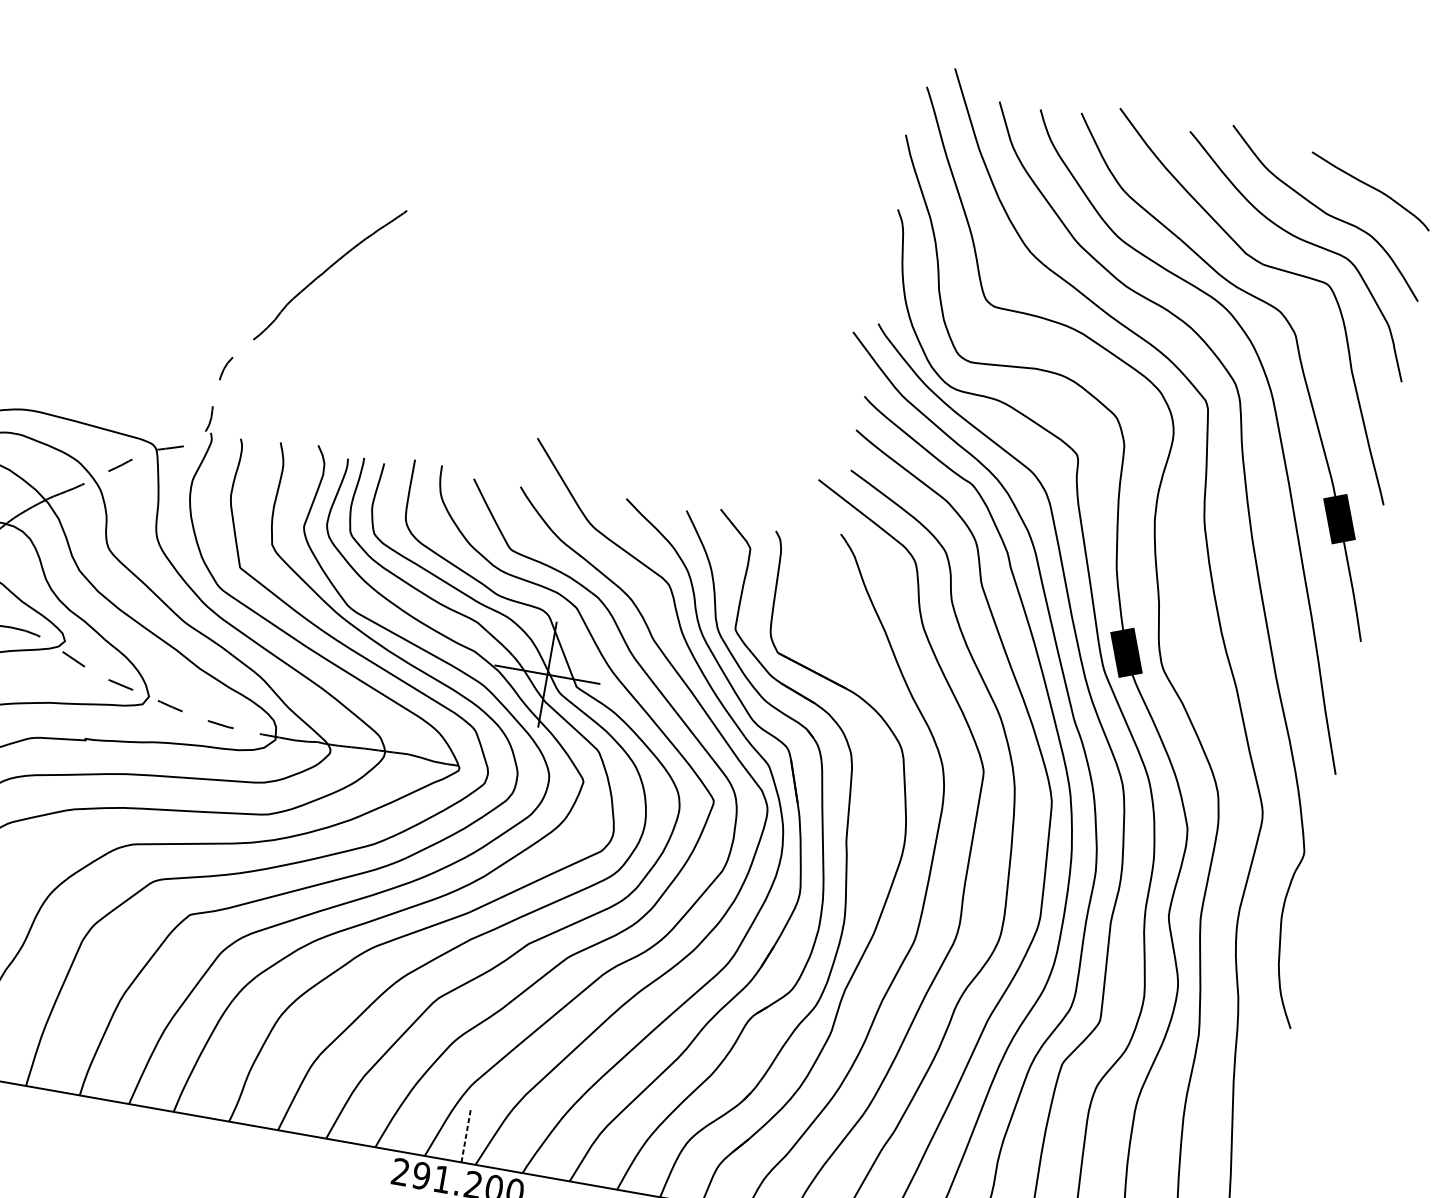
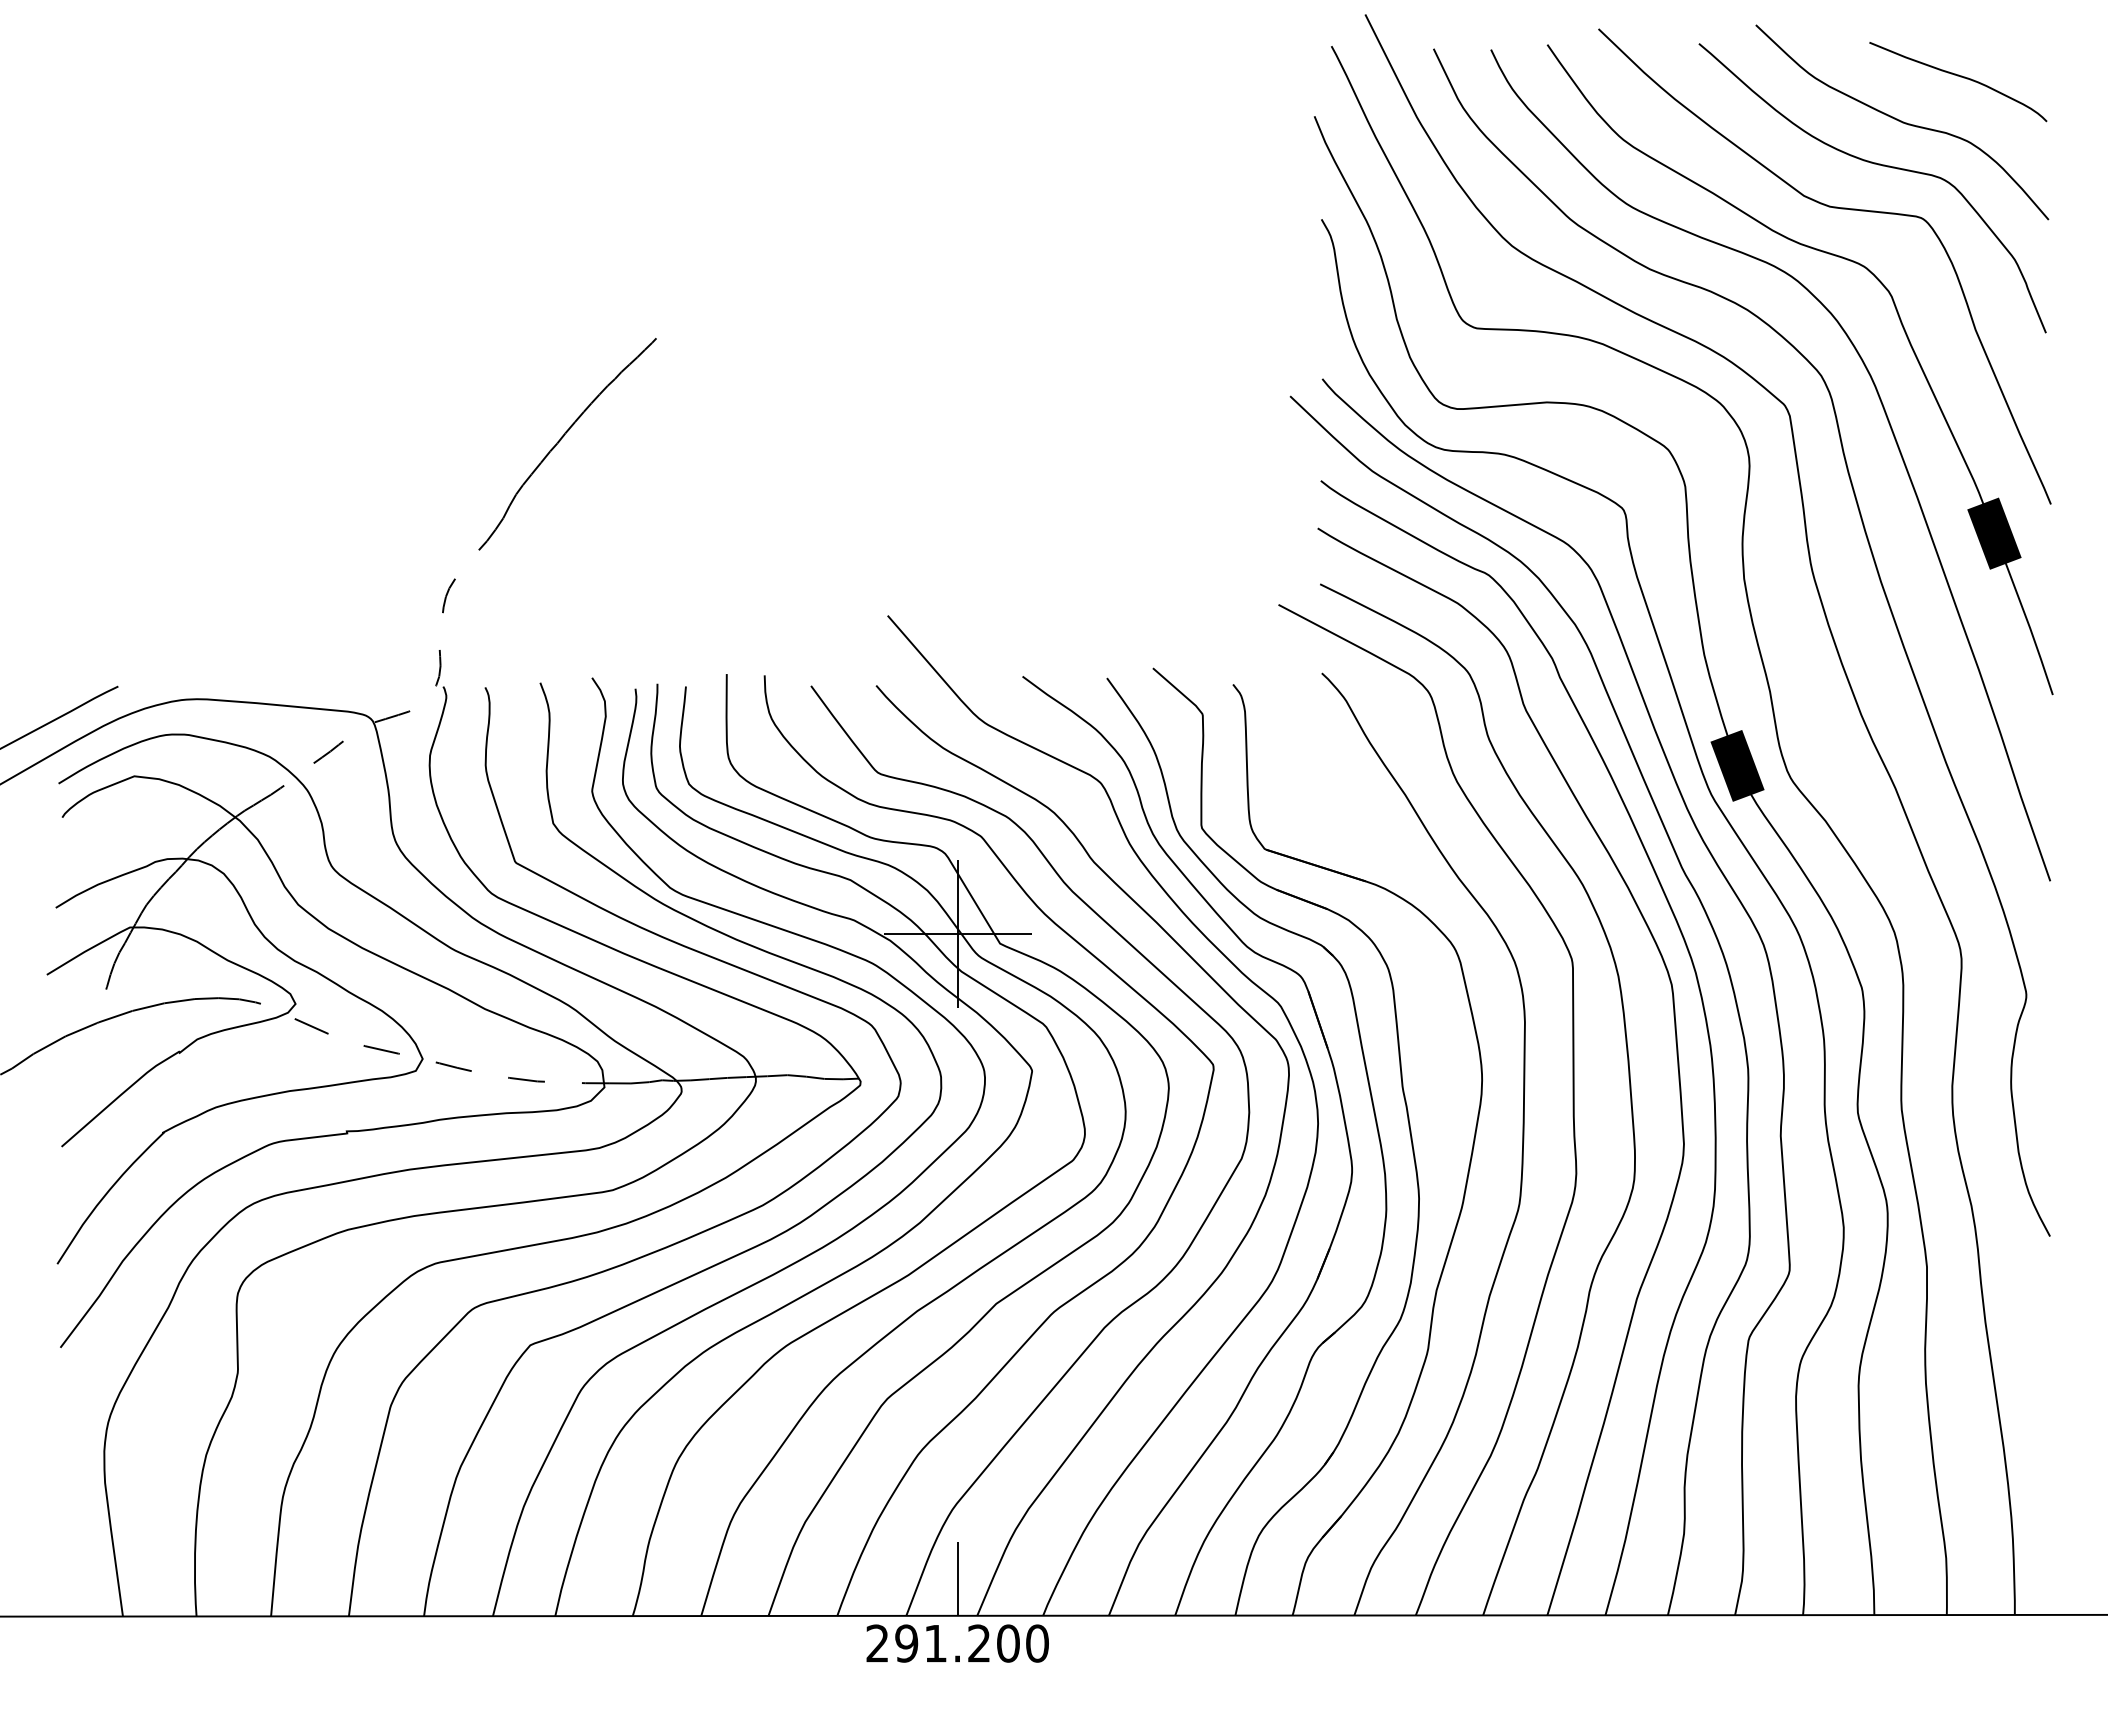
line: (466, 1135) -> (957, 1578), dashed -> solid

